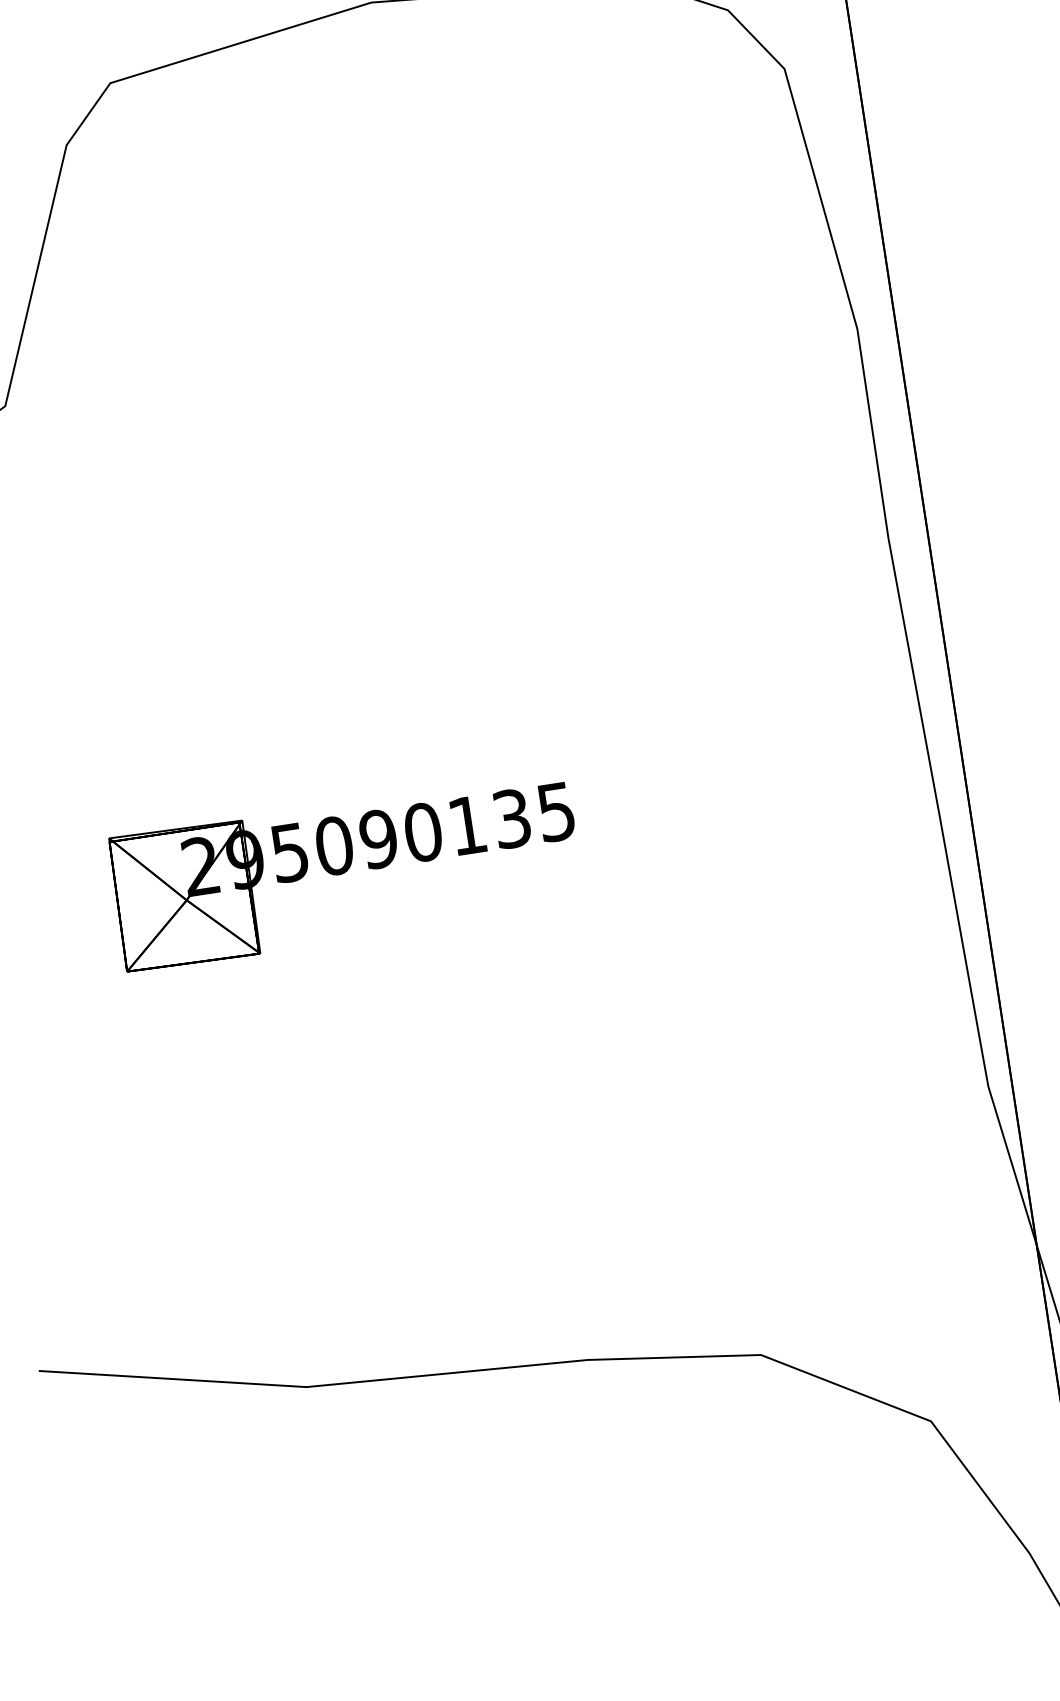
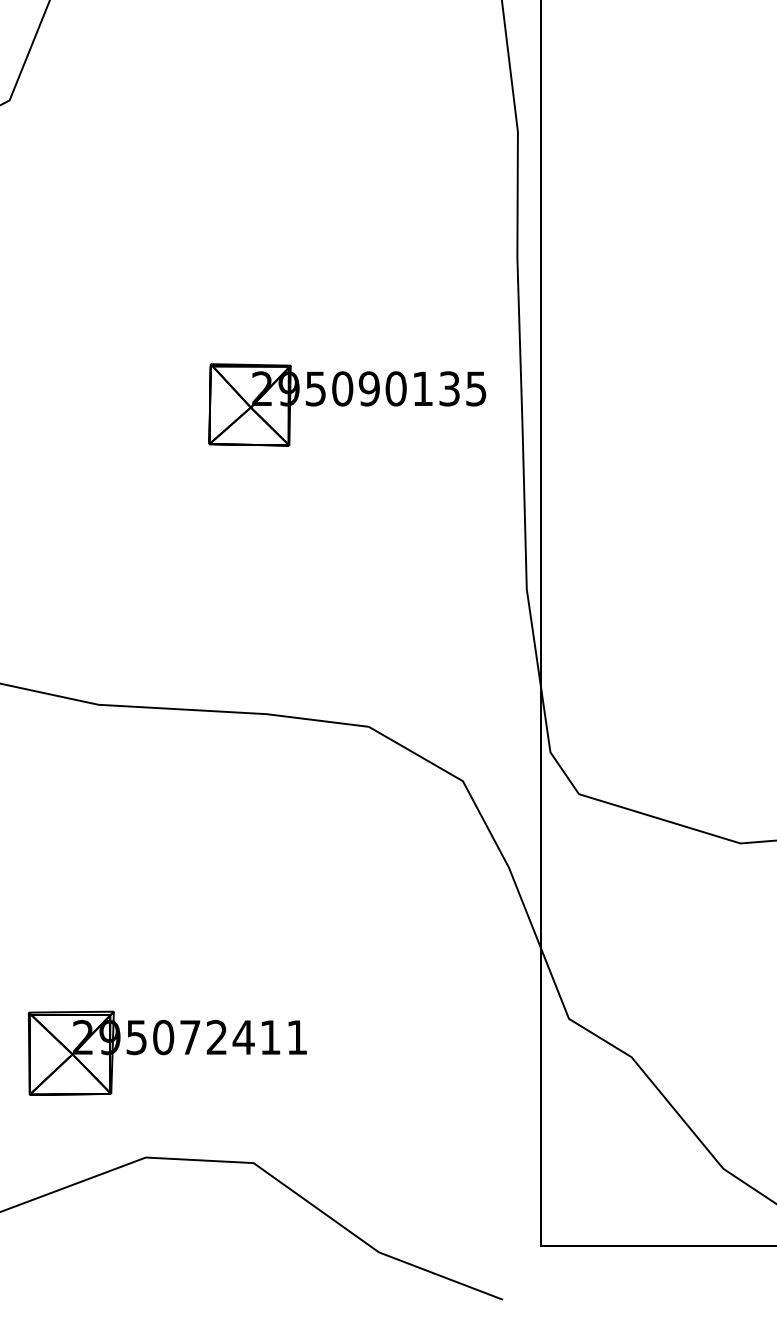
part: (346, 870) -> (347, 404), moved

